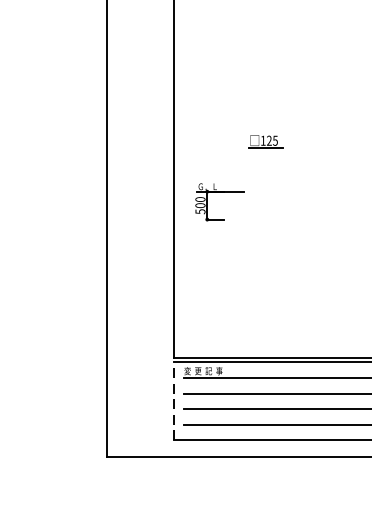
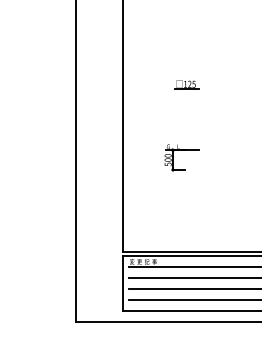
part: (264, 140) -> (186, 84), moved
part: (219, 192) -> (181, 150), moved
line: (173, 401) -> (122, 283), dashed -> solid

